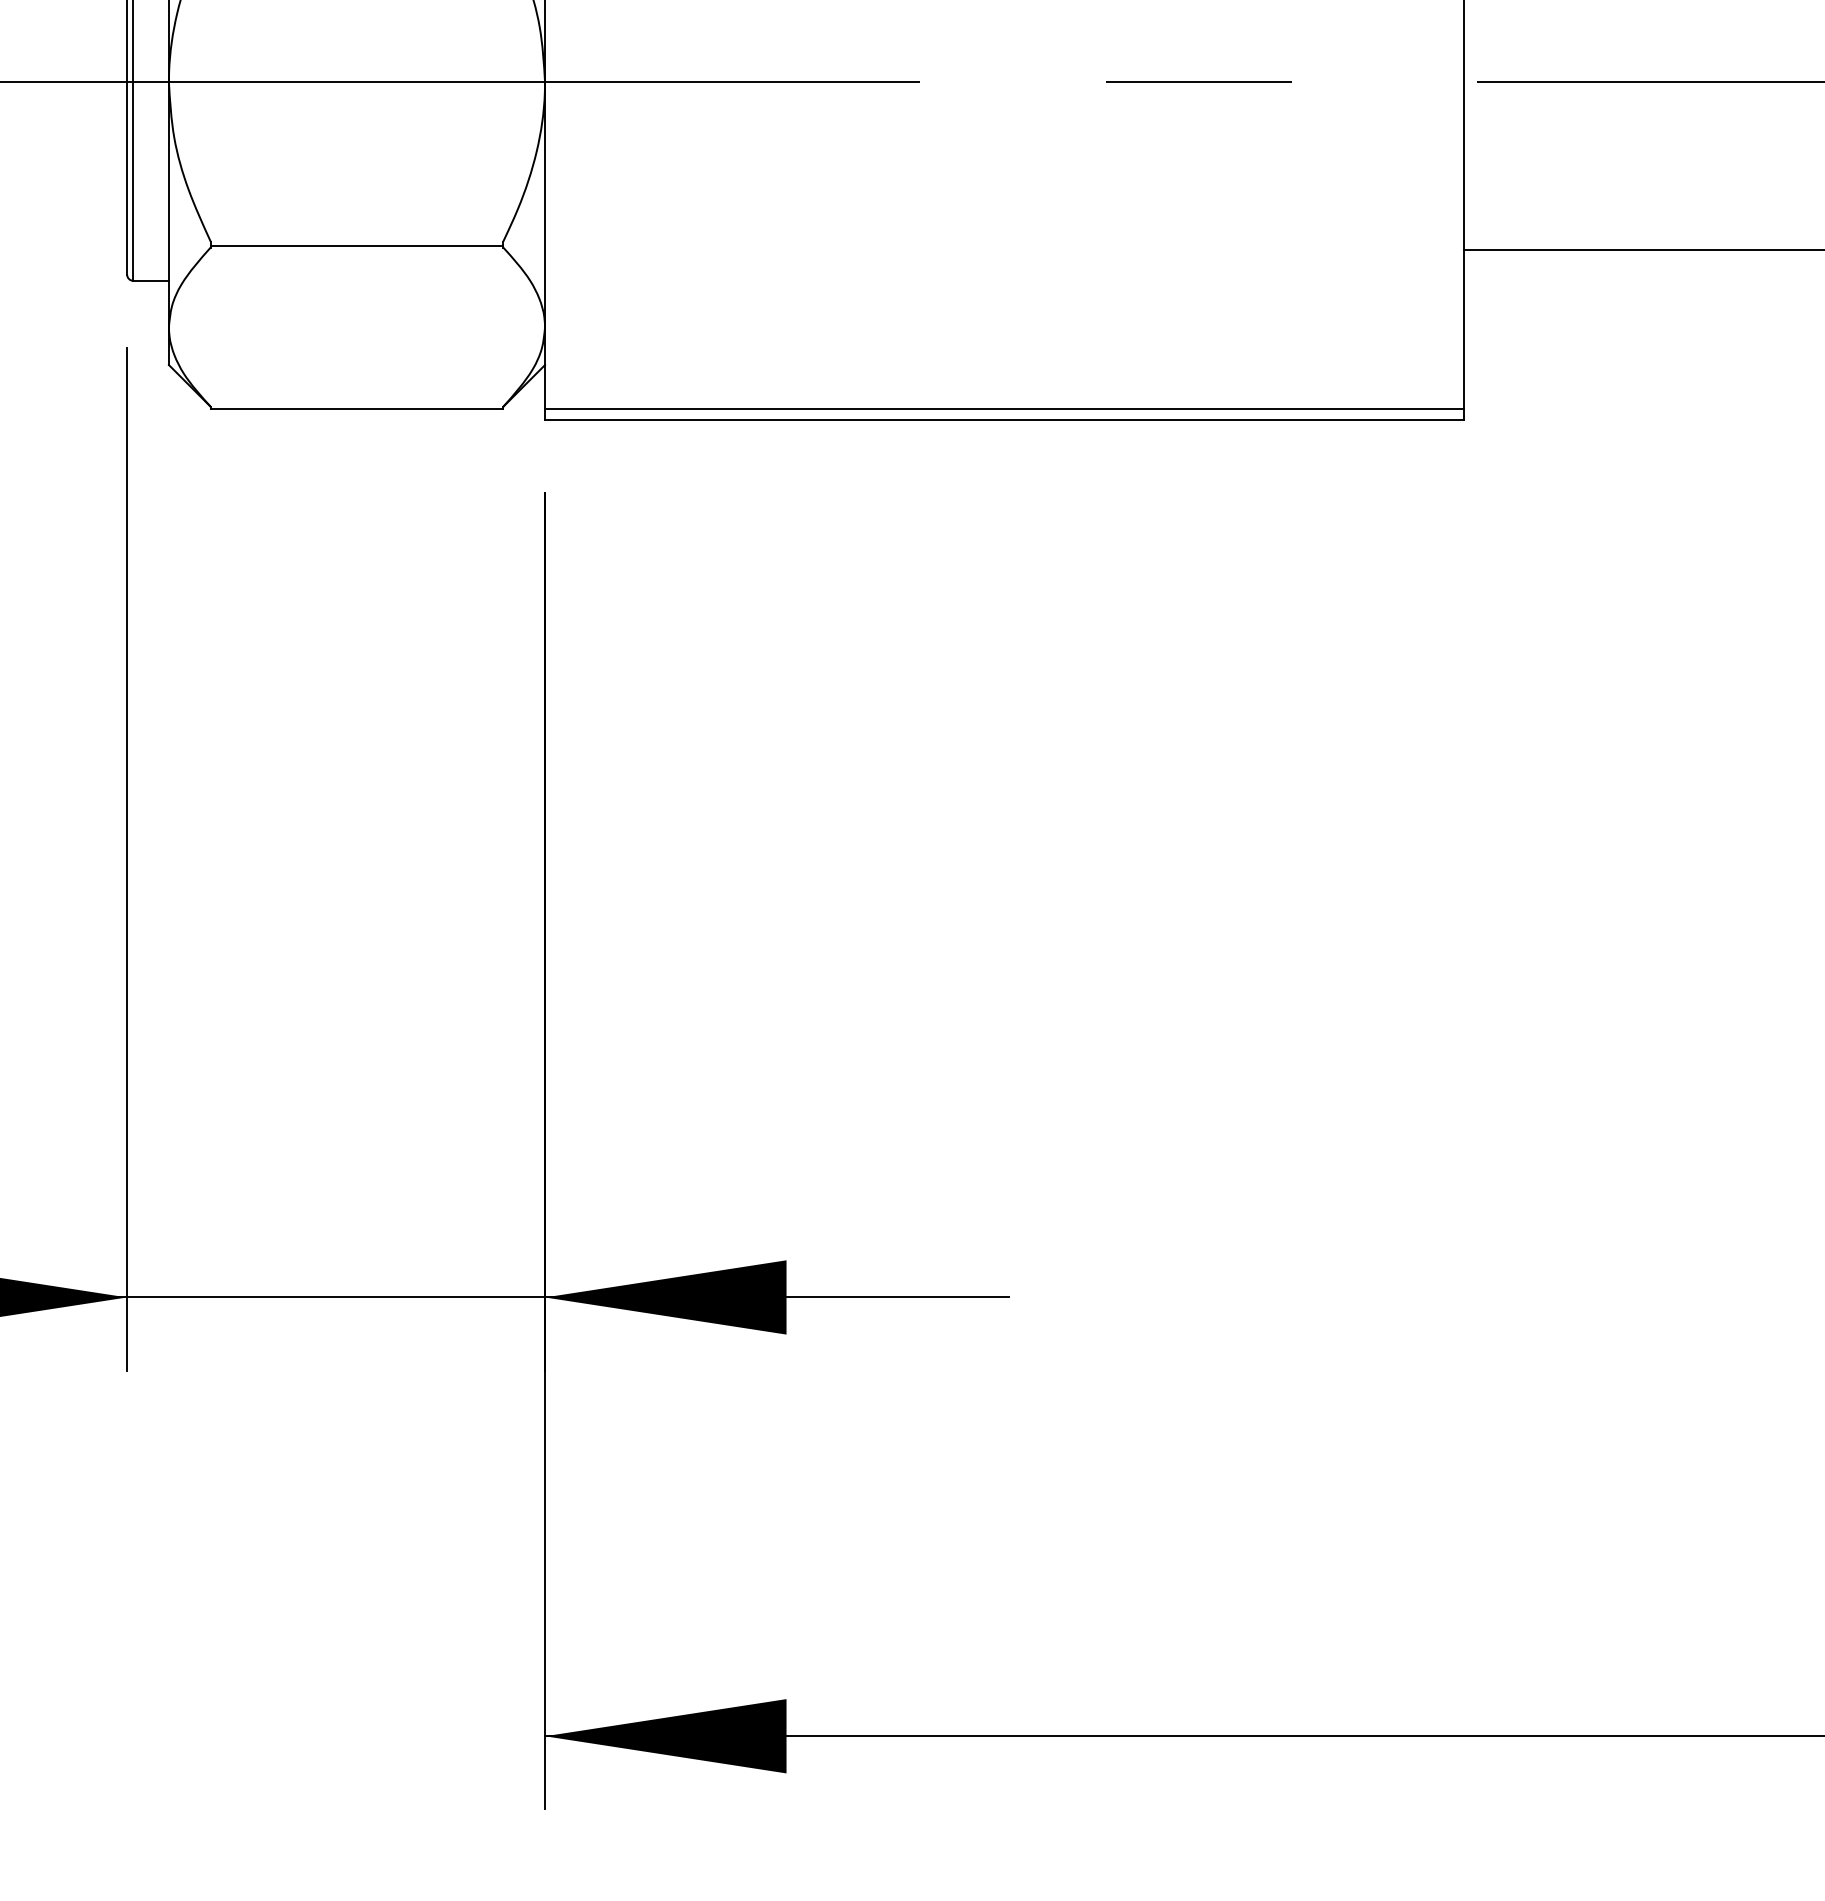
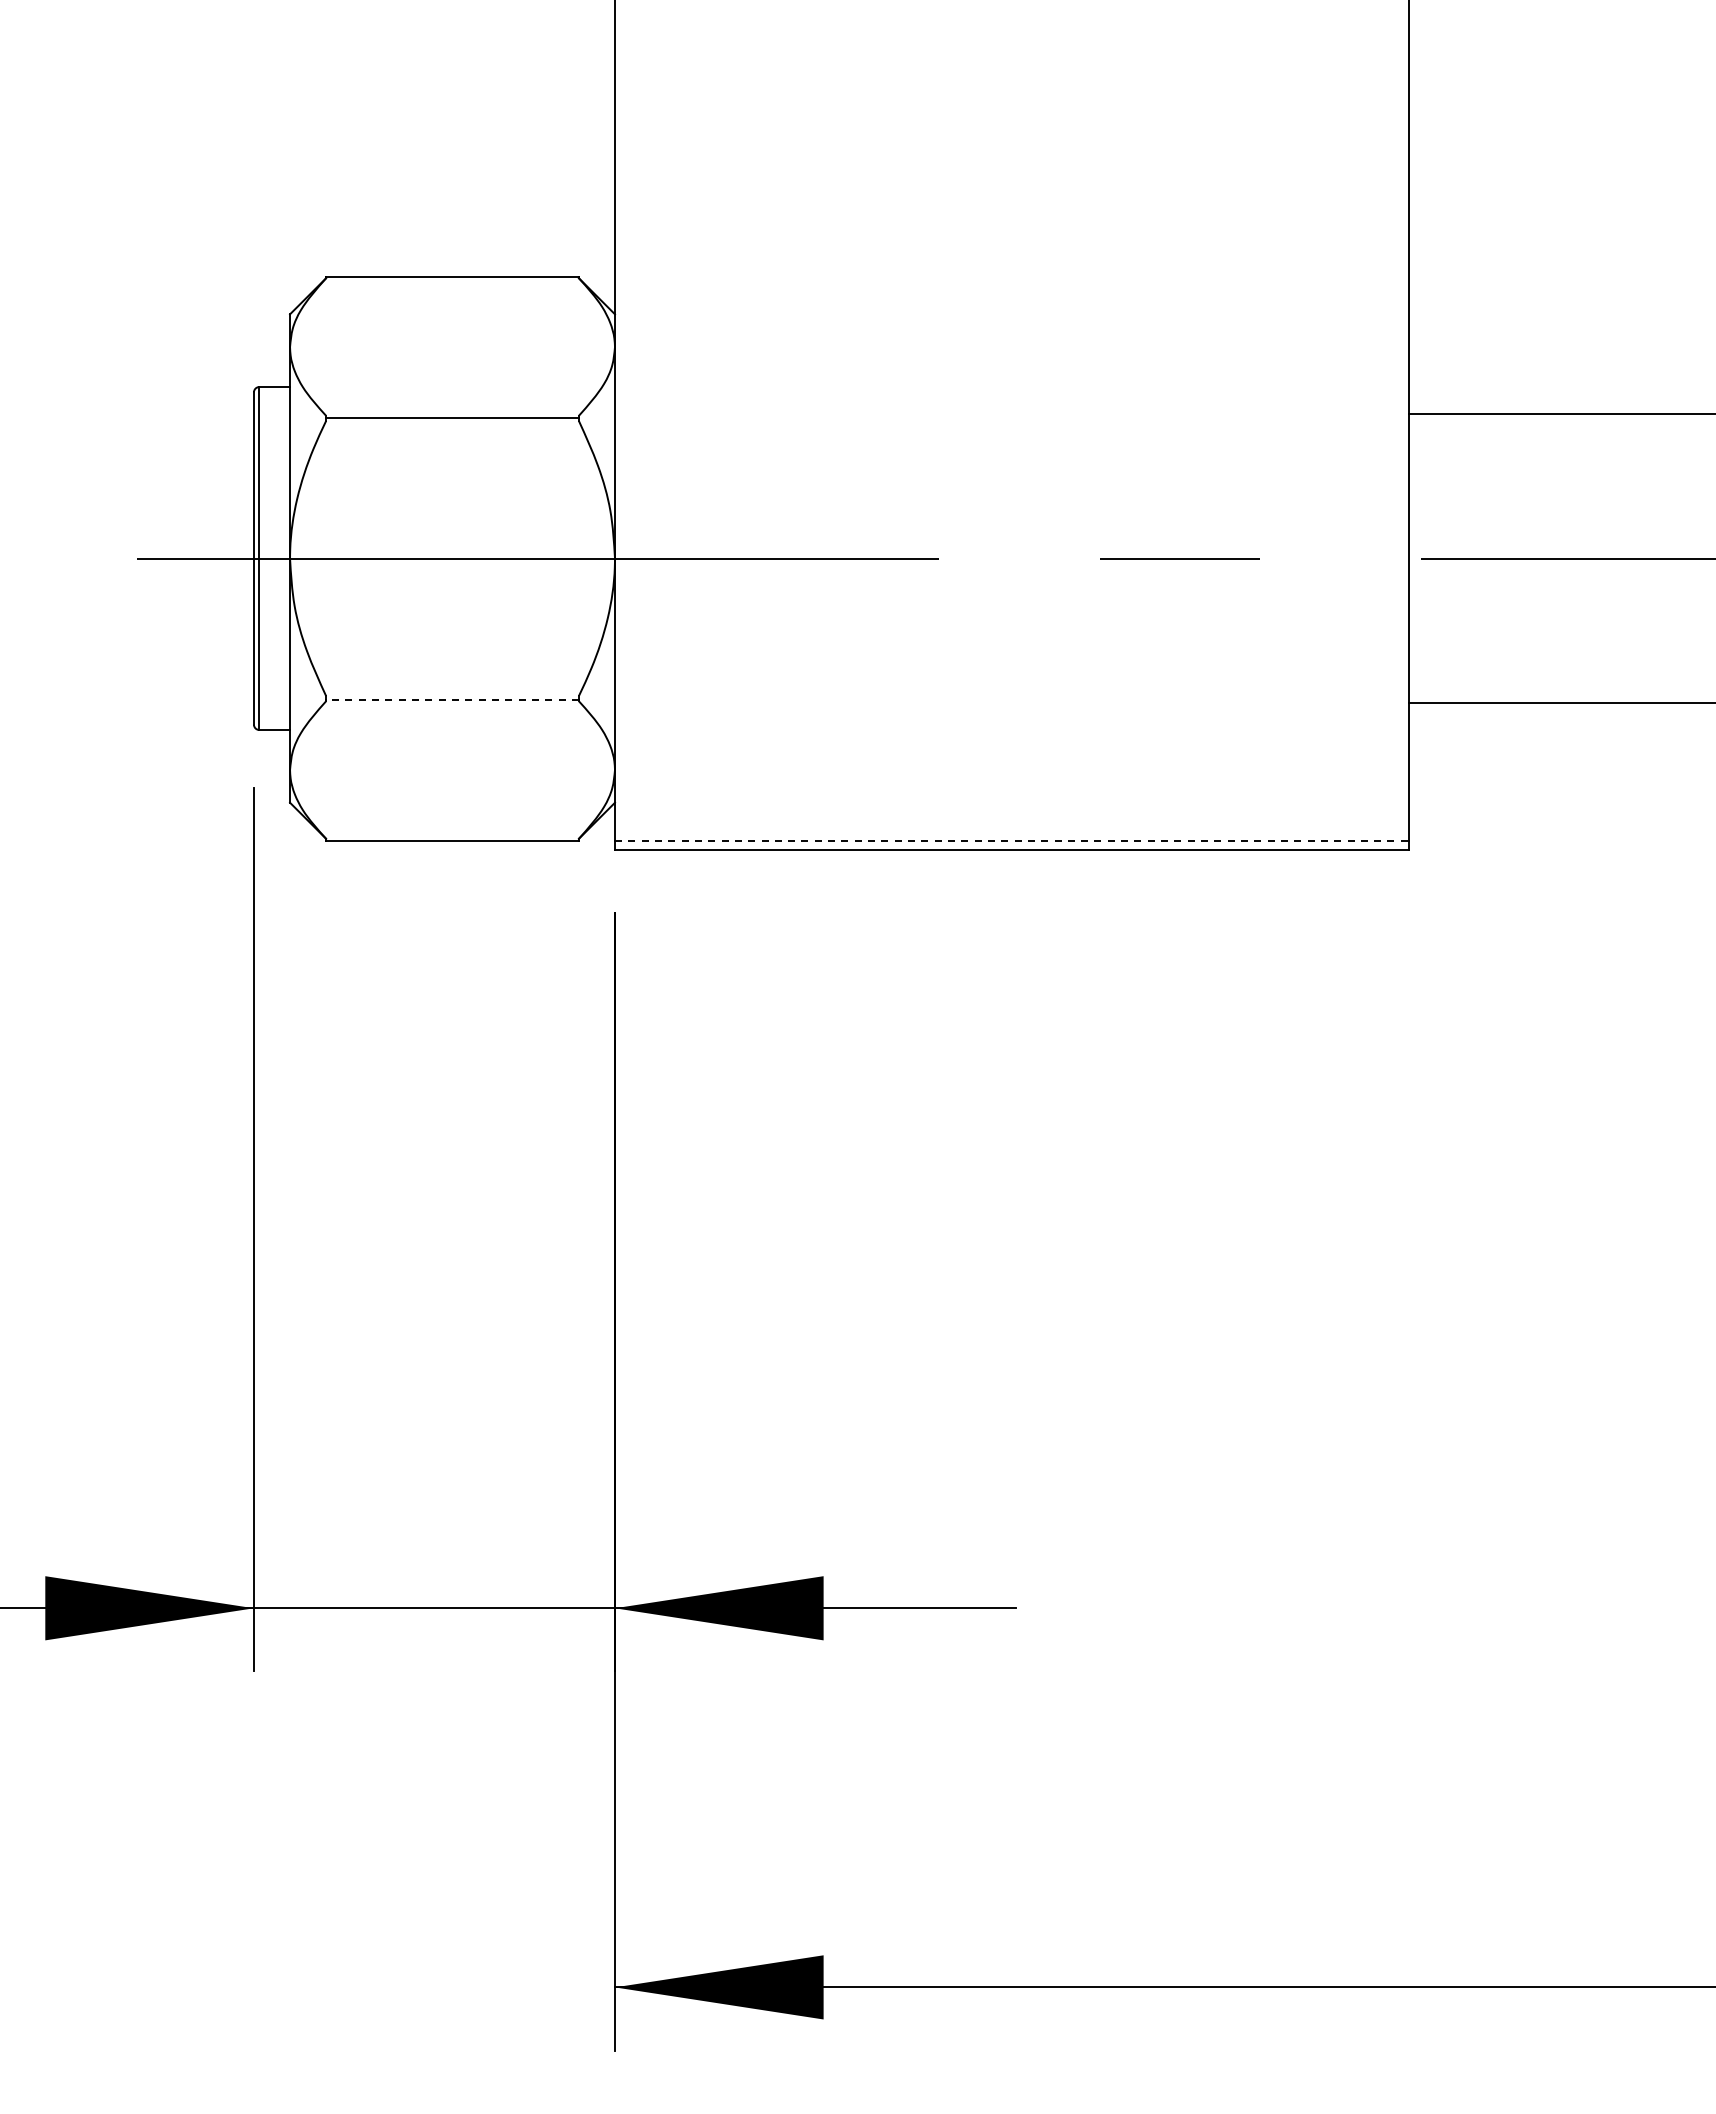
line: (356, 245) -> (452, 699), solid -> dashed
line: (1005, 409) -> (1012, 841), solid -> dashed

